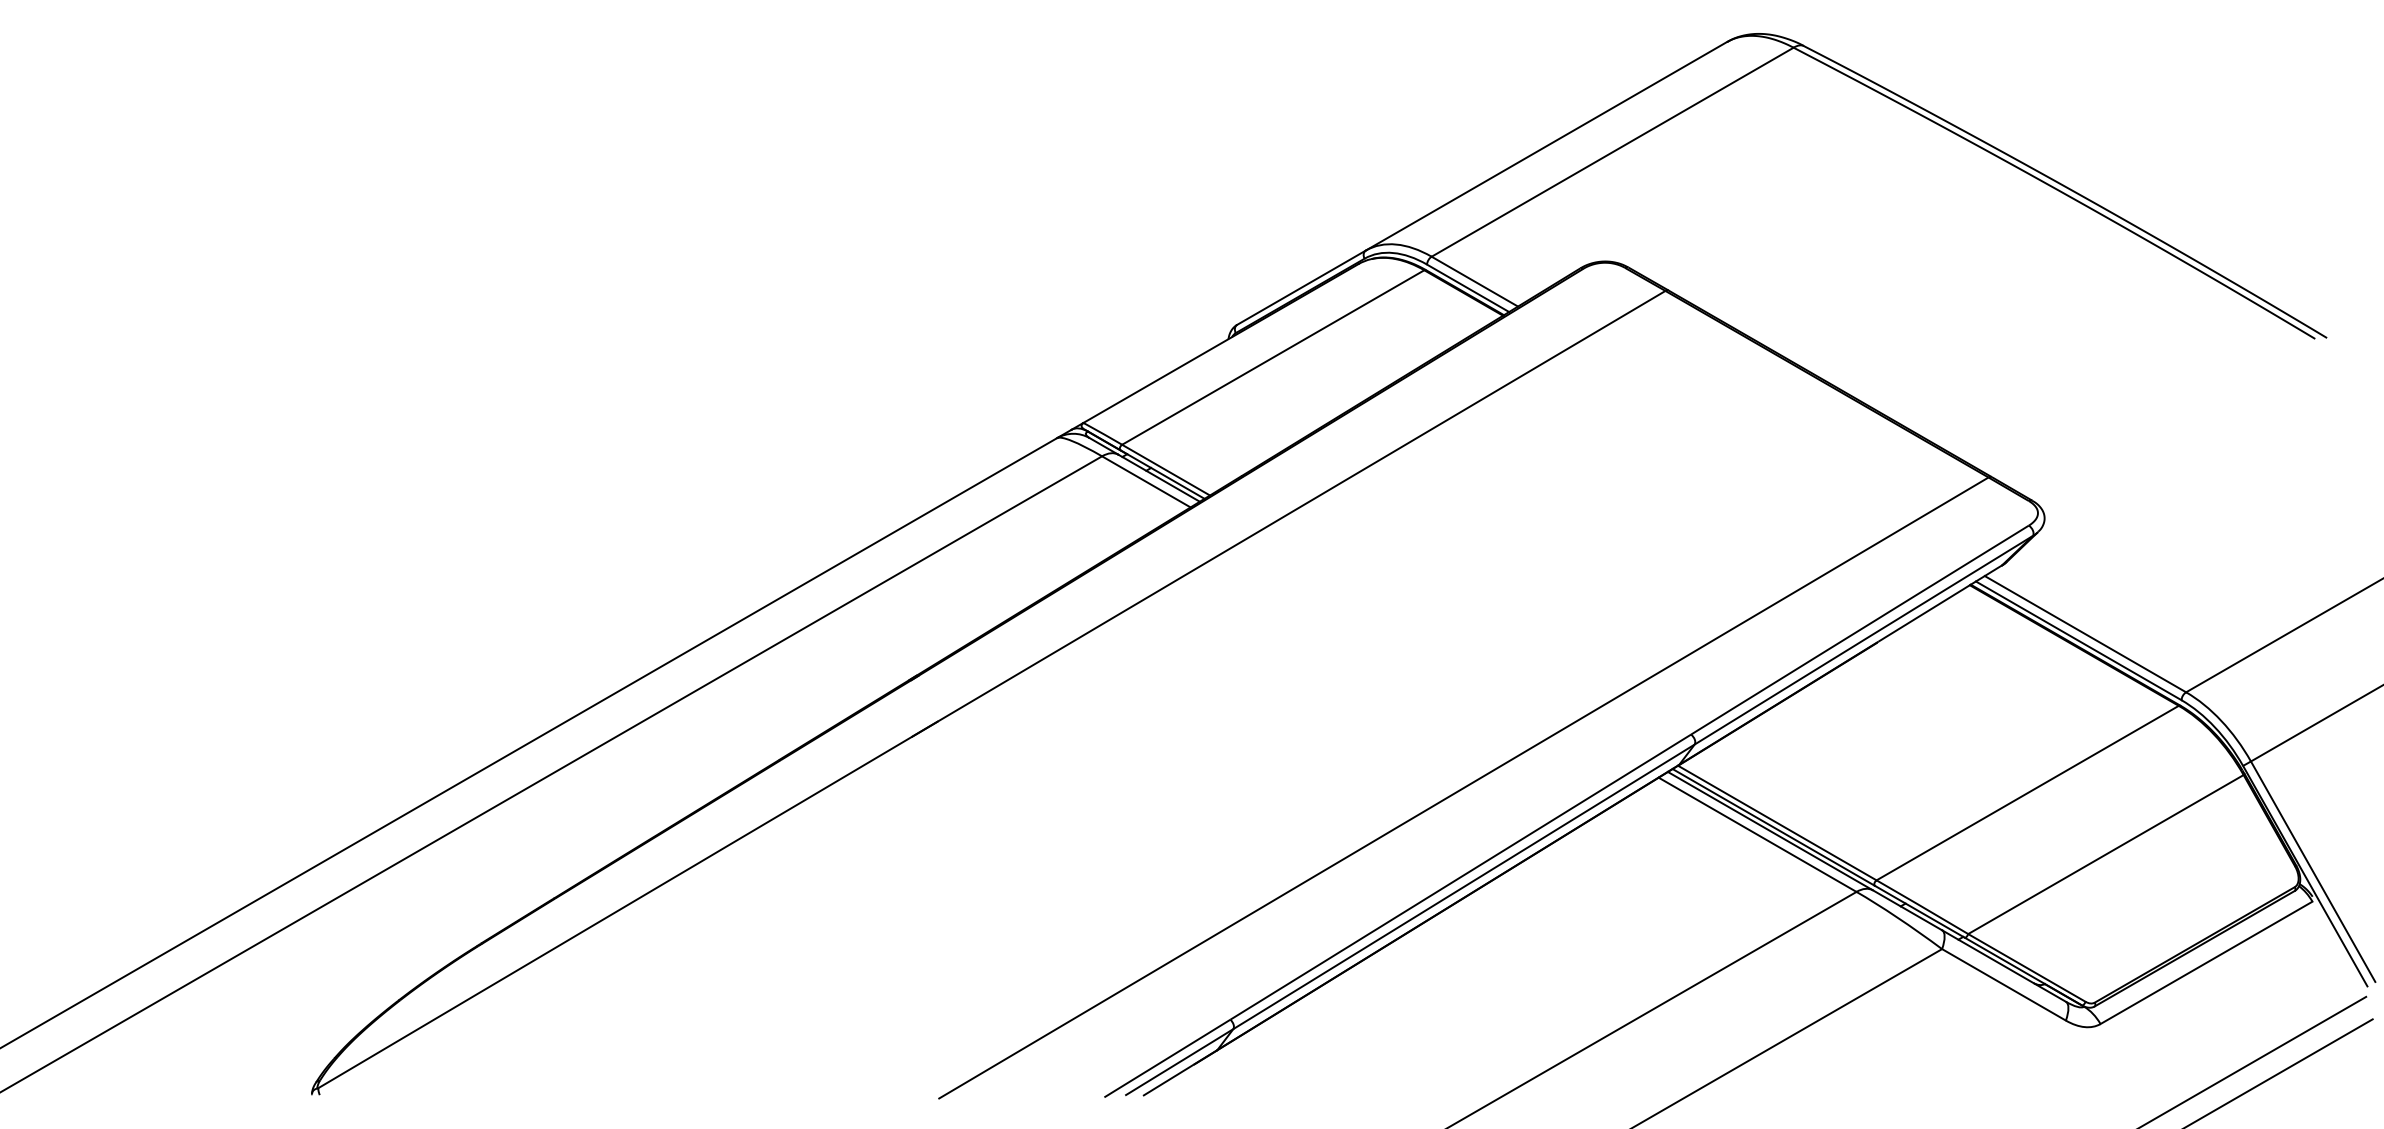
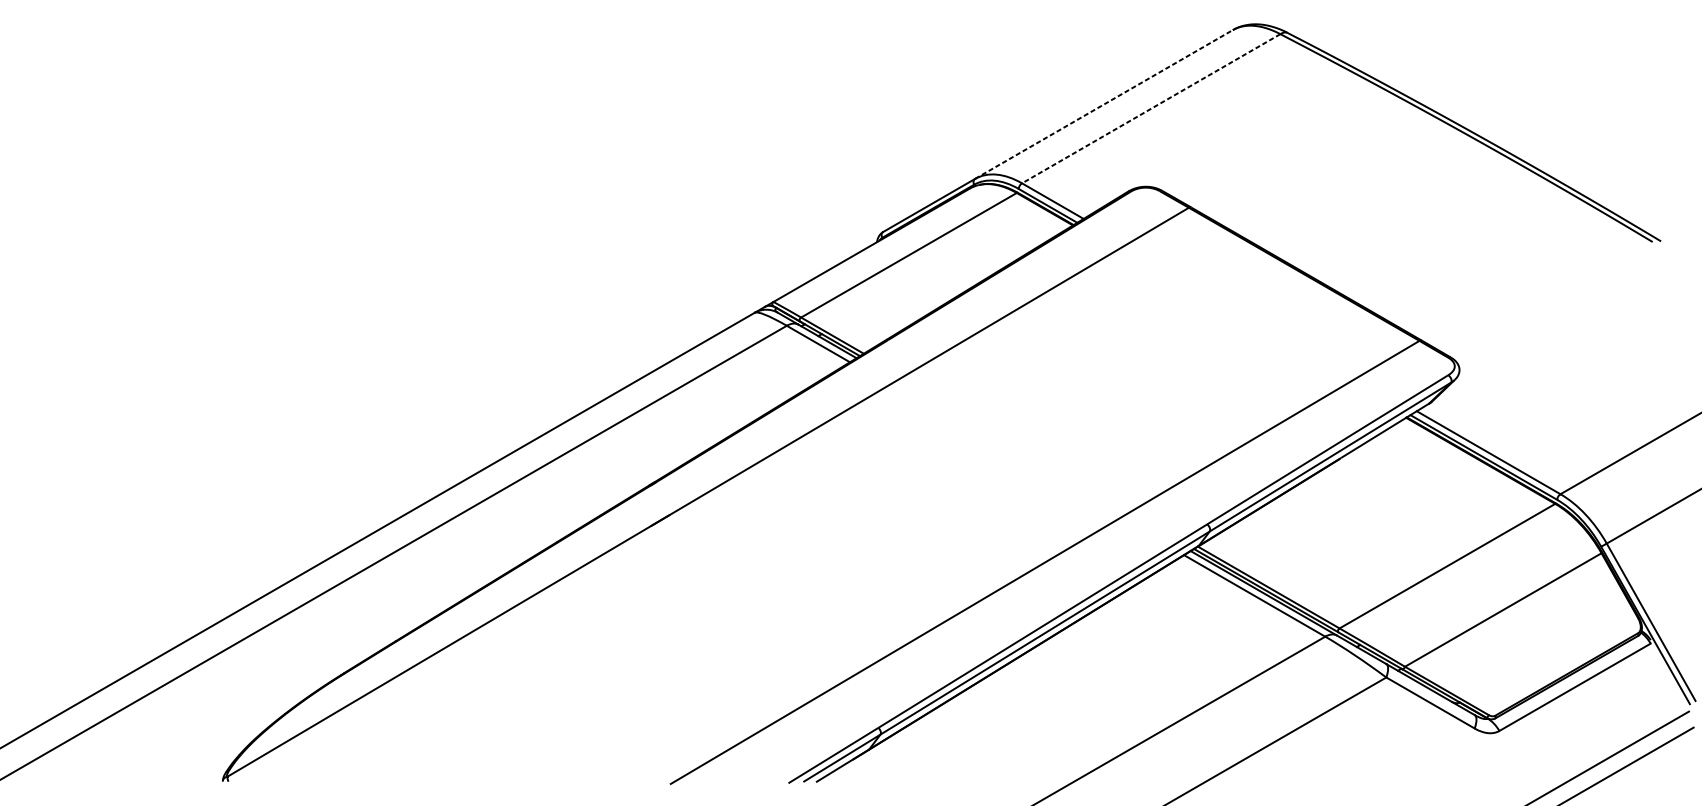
line: (1546, 146) -> (1104, 104), solid -> dashed
line: (1612, 152) -> (1151, 108), solid -> dashed

